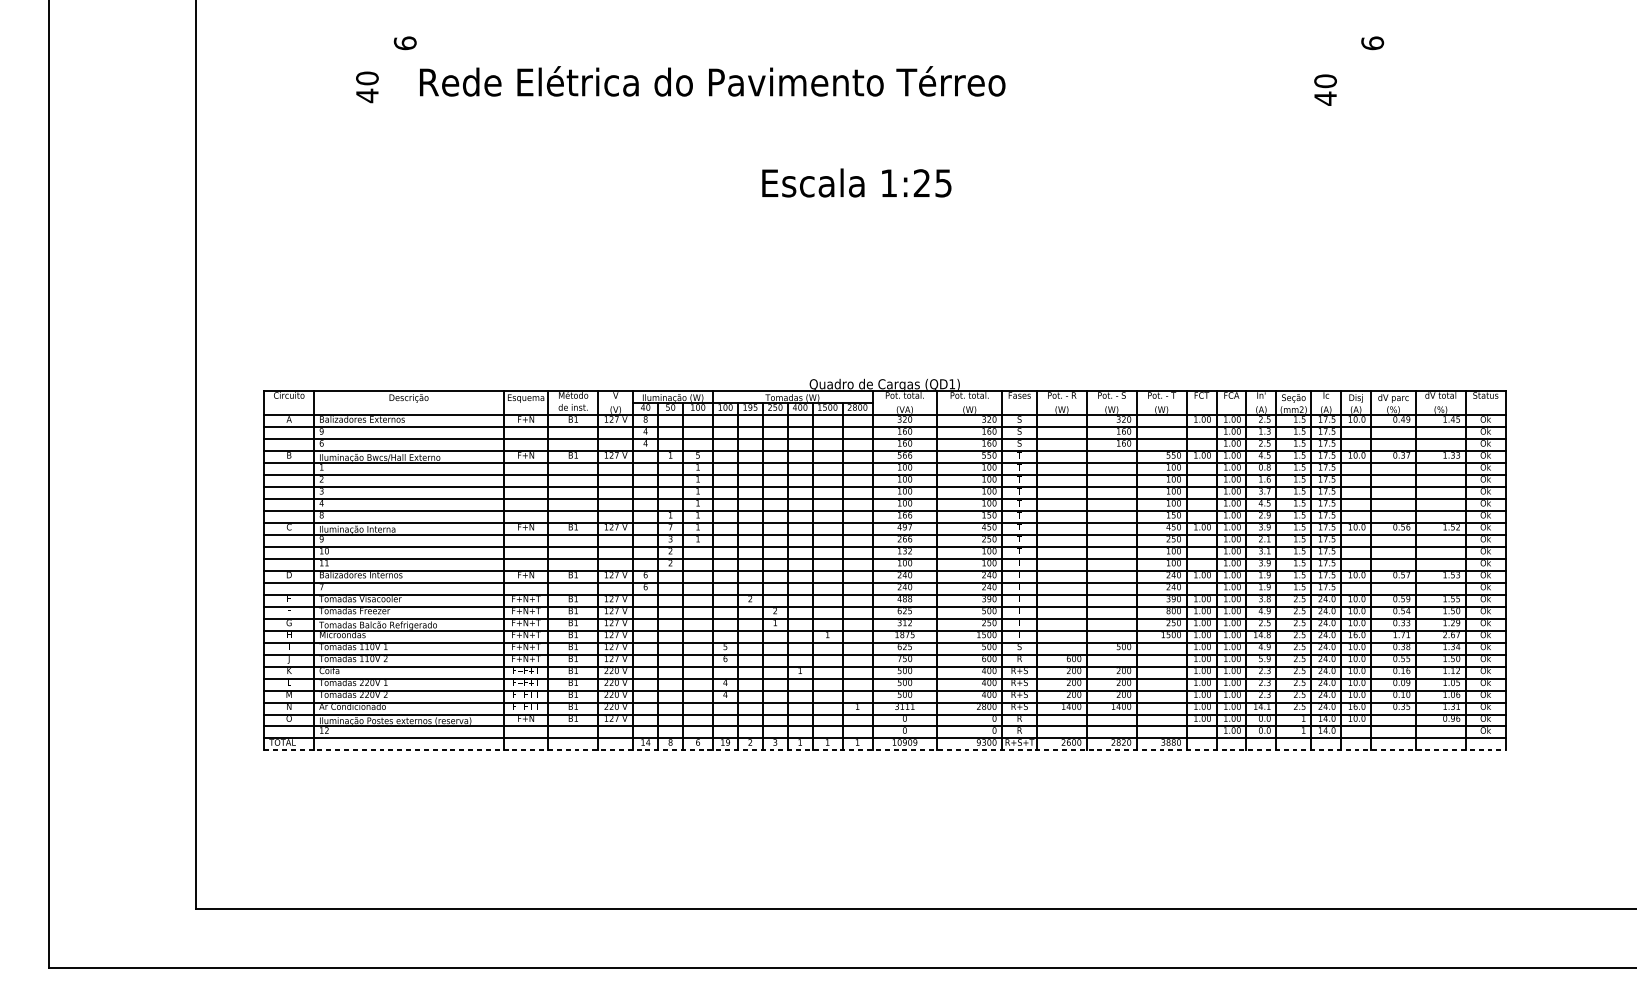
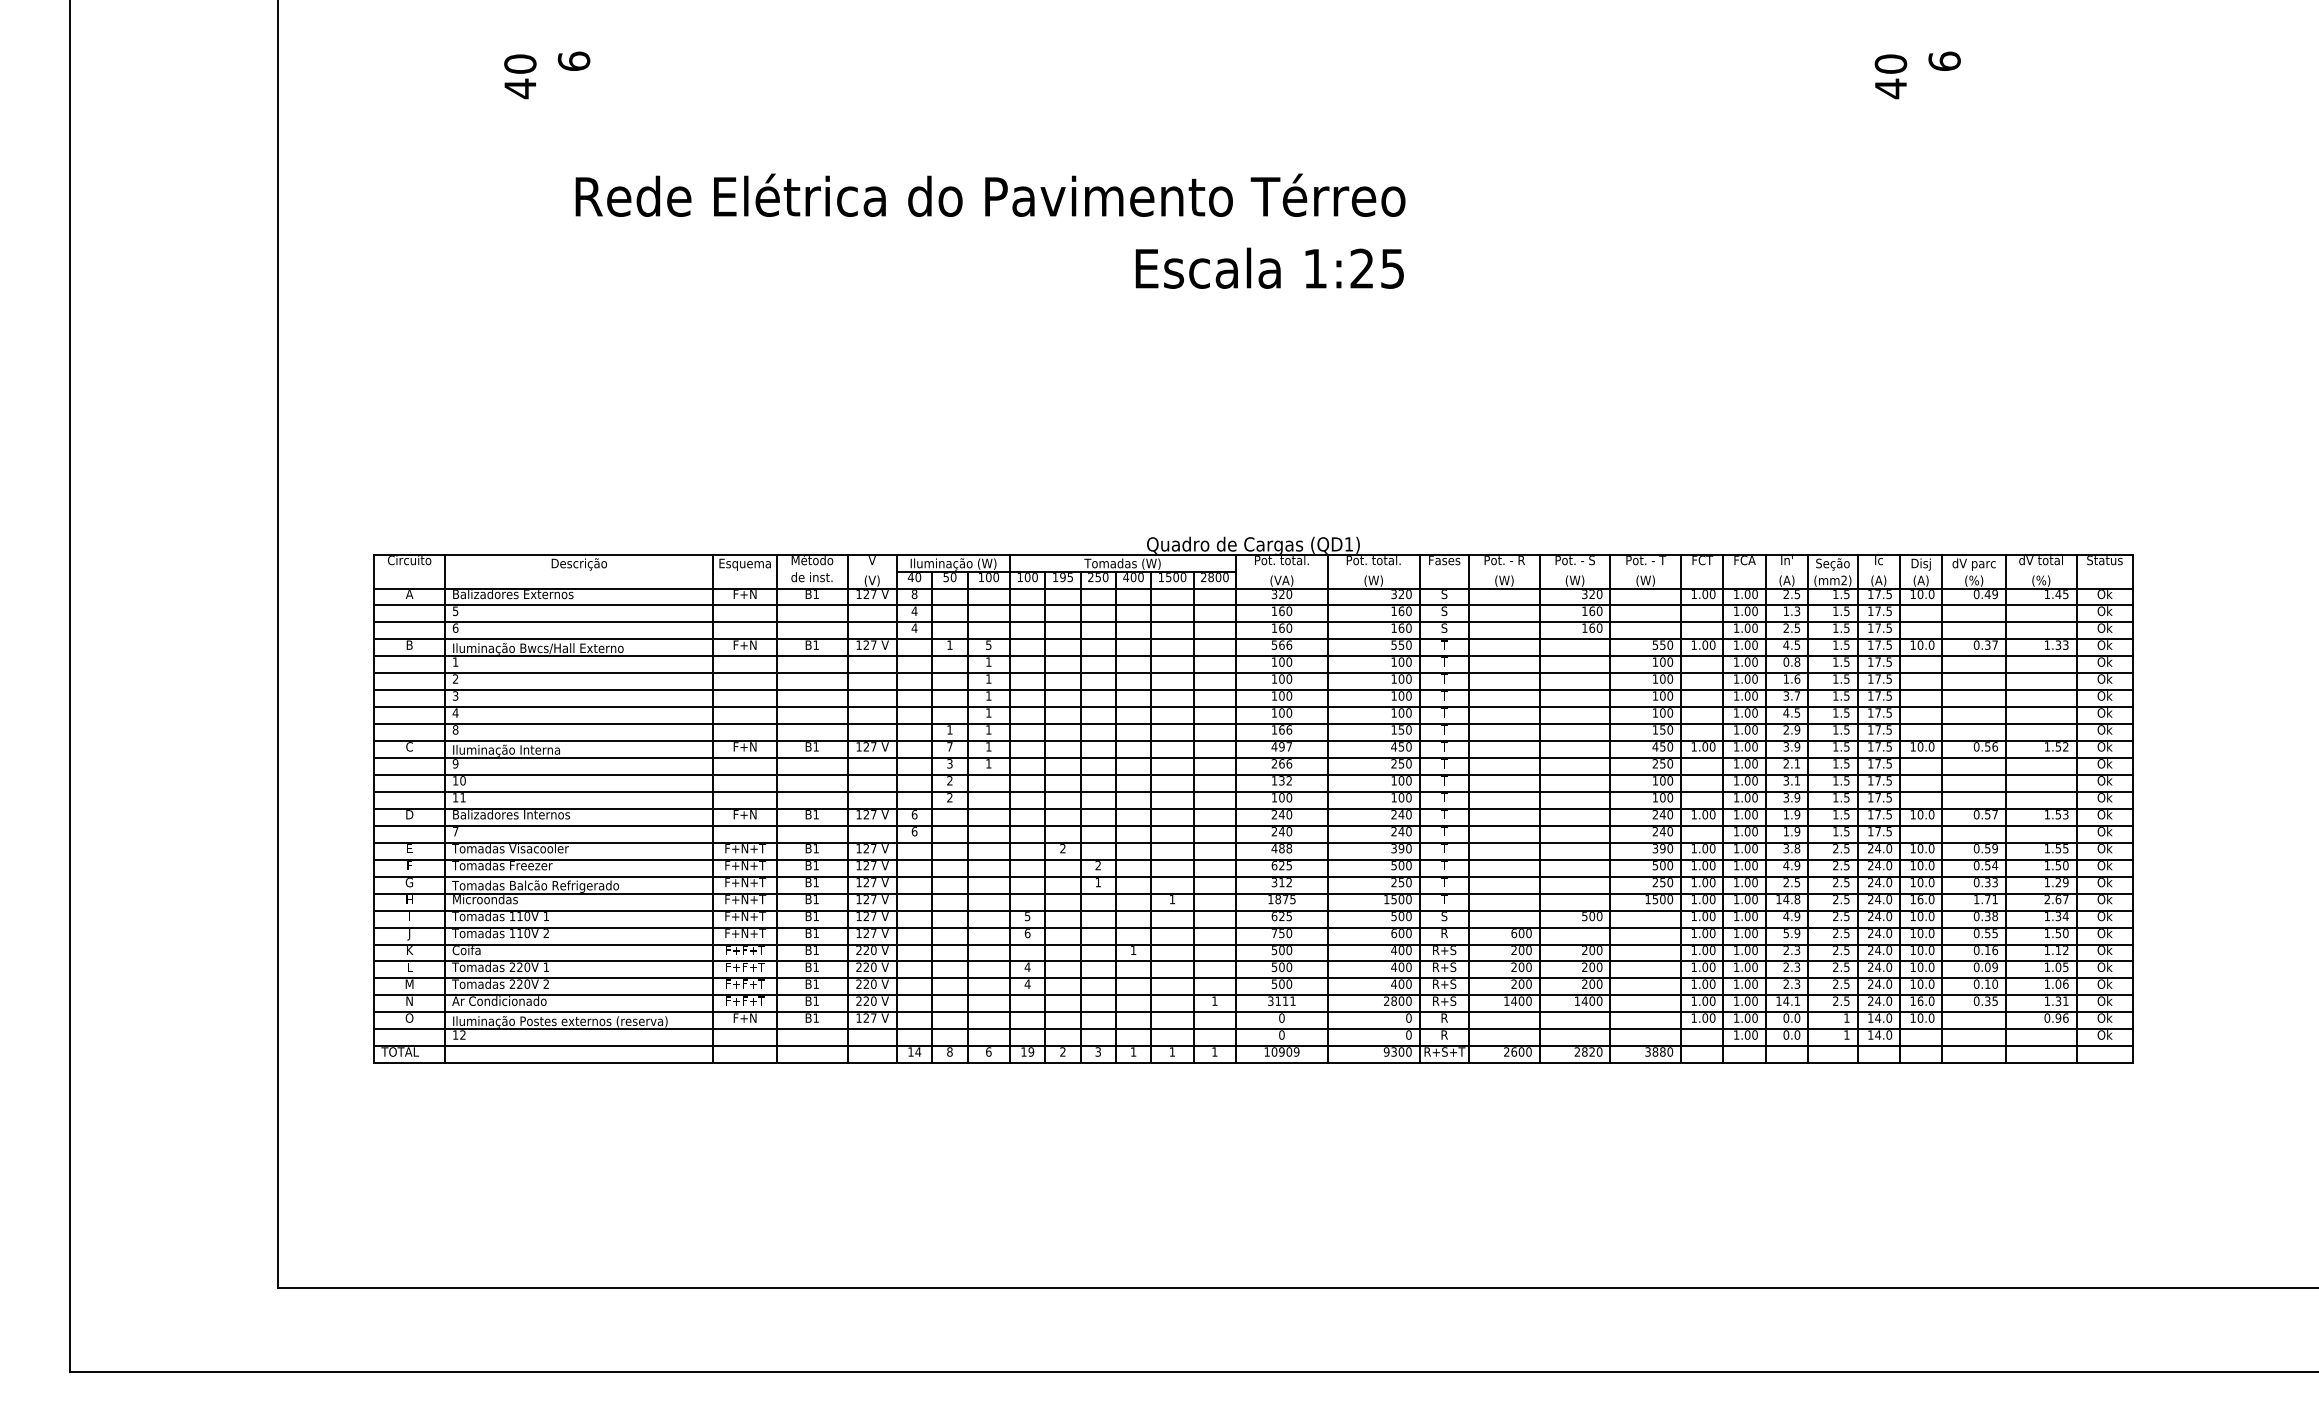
text: (712, 80) -> (990, 194), moved
text: (367, 87) -> (520, 76), moved
text: (1325, 89) -> (1890, 76), moved
text: (856, 182) -> (1269, 267), moved
text: (321, 430) -> (455, 610), 9 -> 5
text: (1168, 610) -> (1655, 865), 800 -> 500
line: (885, 750) -> (1254, 1063), dashed -> solid

